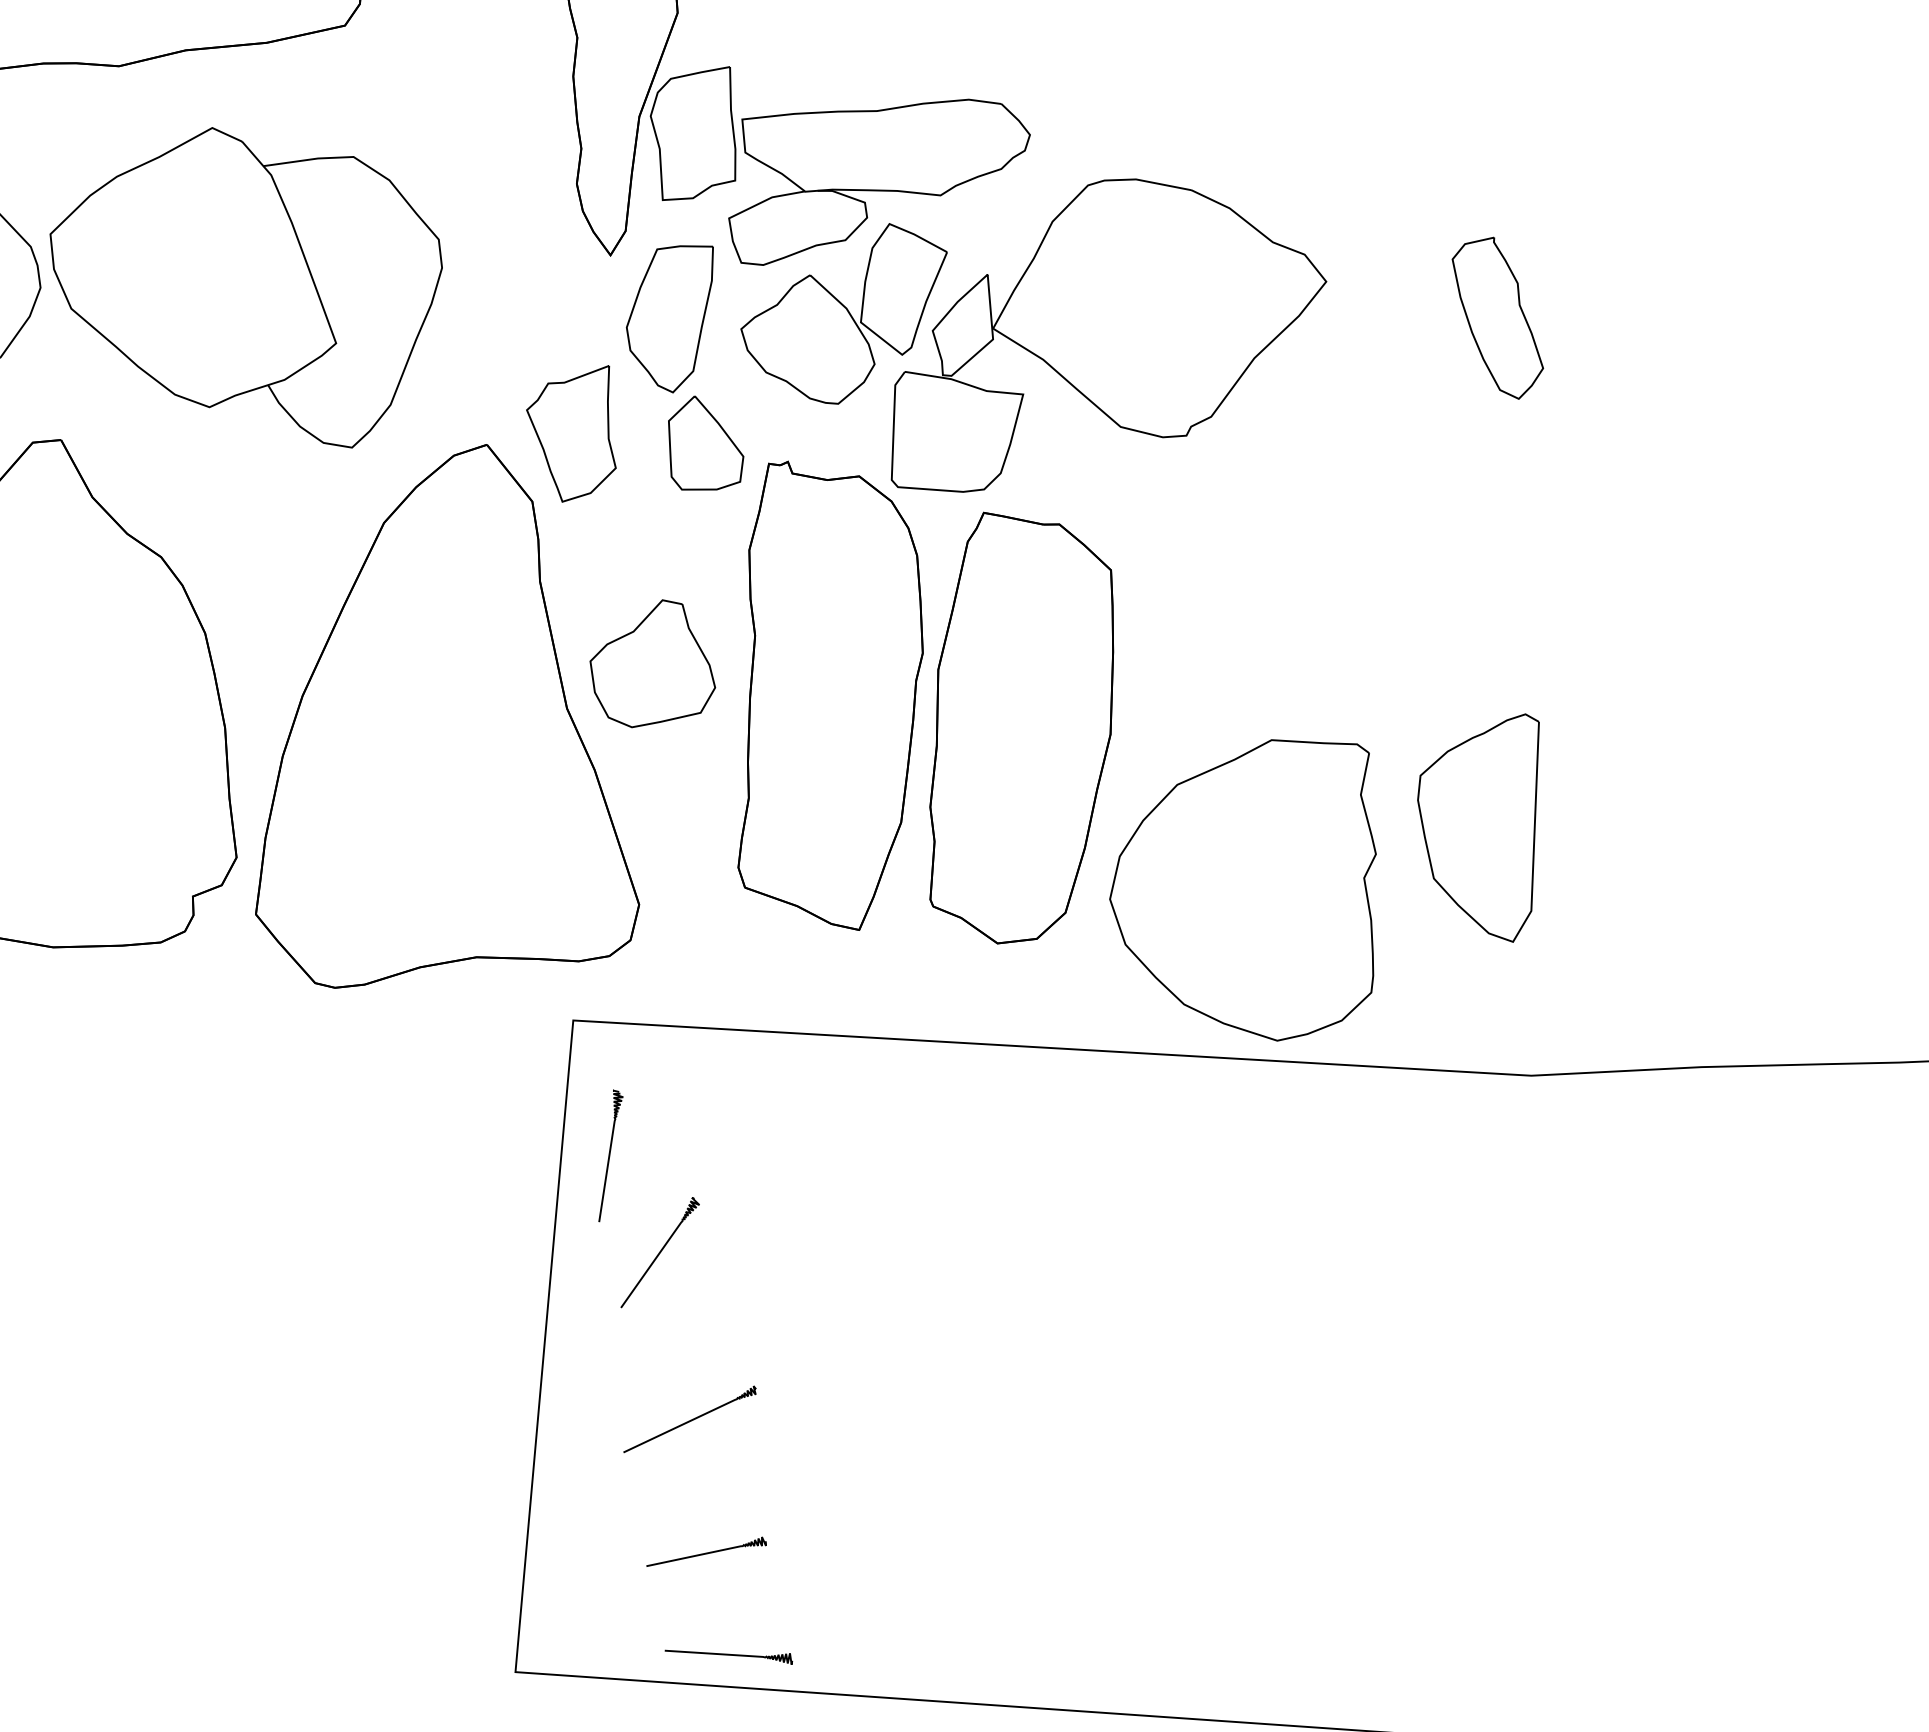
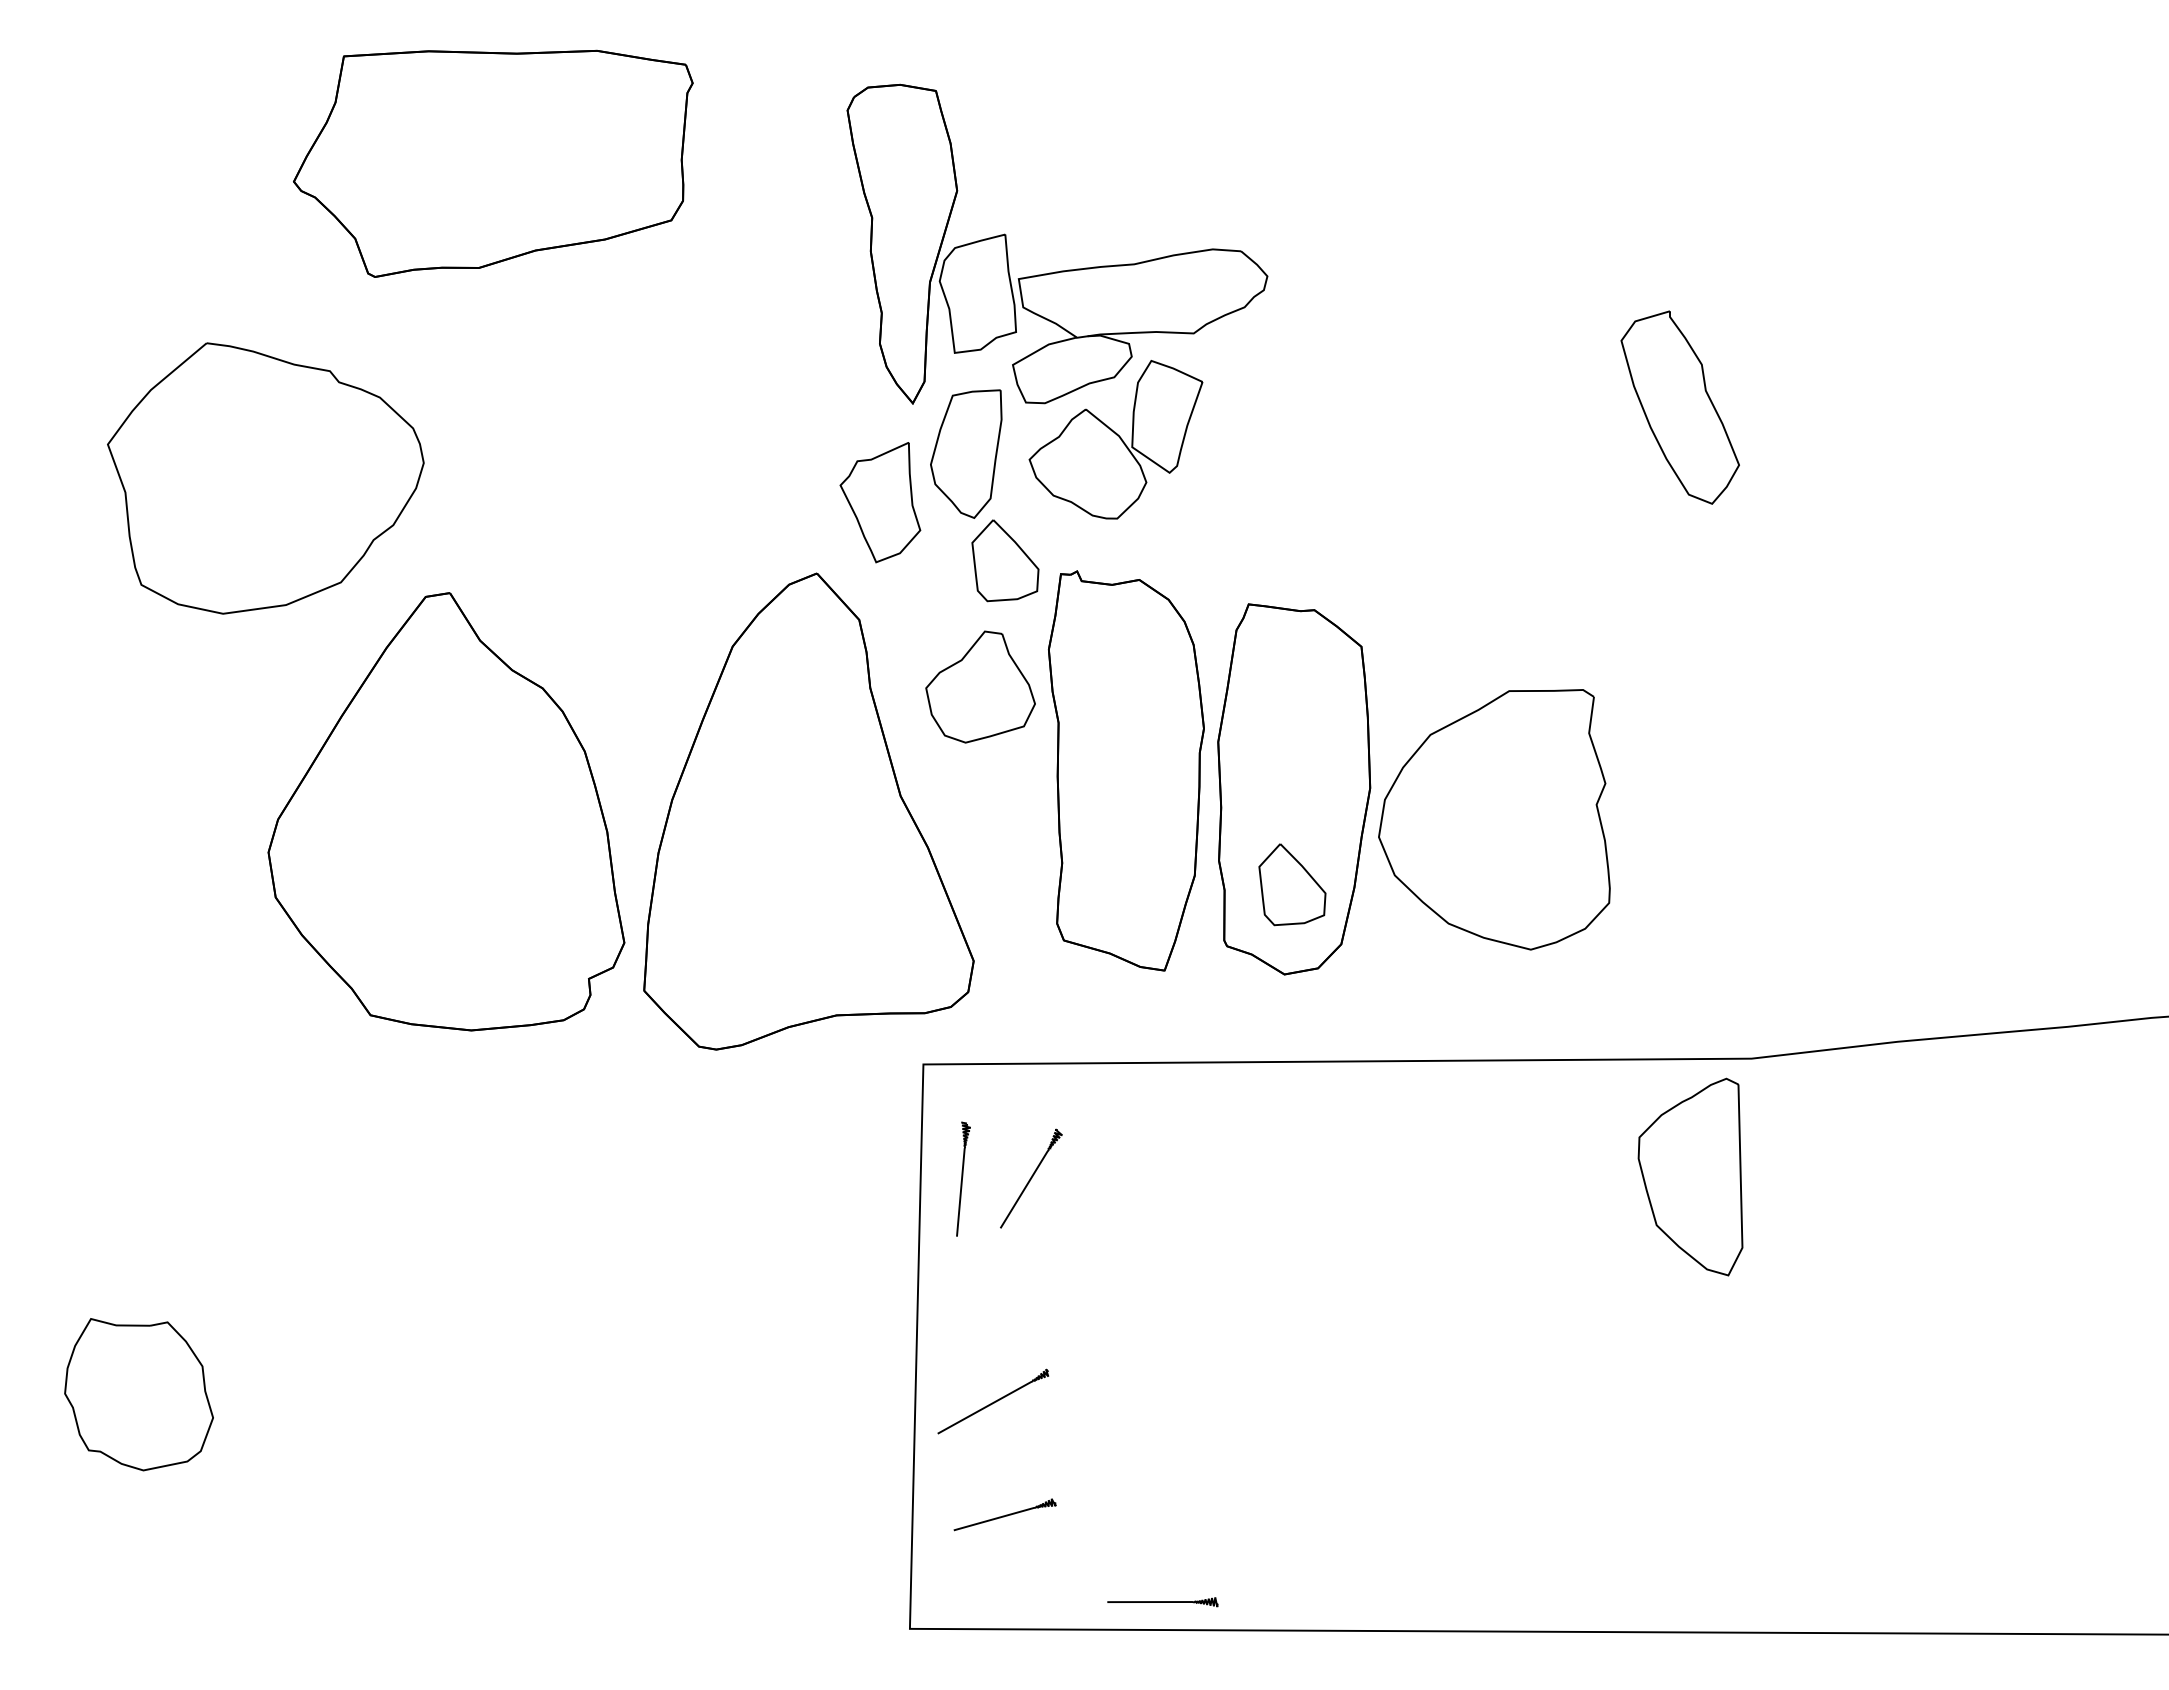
part: (243, 285) -> (598, 449), removed
part: (1497, 317) -> (1680, 407), size x1.4
part: (1109, 338) -> (1347, 447), removed
part: (571, 432) -> (880, 502), moved
part: (653, 663) -> (980, 686), moved
part: (1476, 824) -> (1690, 1176), moved
part: (1013, 840) -> (1292, 884), added
part: (1244, 887) -> (1494, 819), moved
curve: (660, 1252) -> (1031, 1178), moved
curve: (690, 1419) -> (993, 1401), moved
curve: (706, 1552) -> (1004, 1515), moved
curve: (728, 1655) -> (1162, 1602), moved

